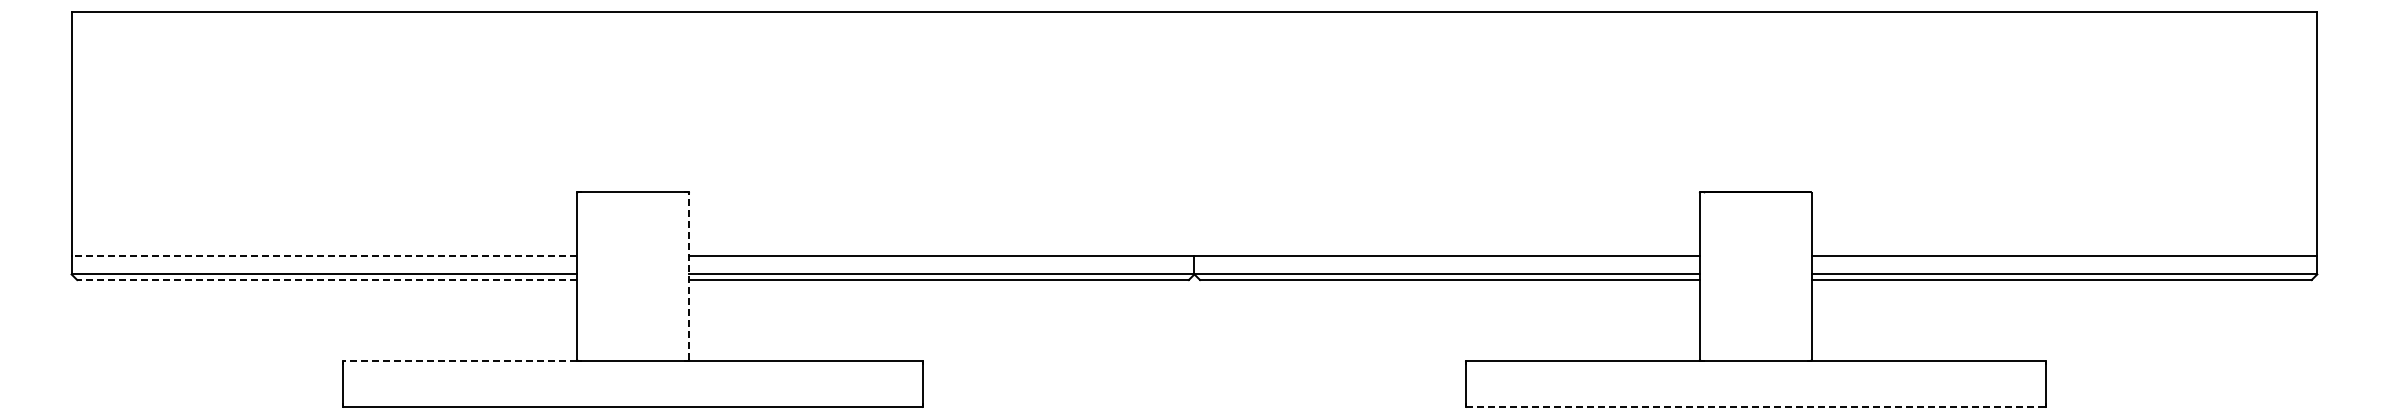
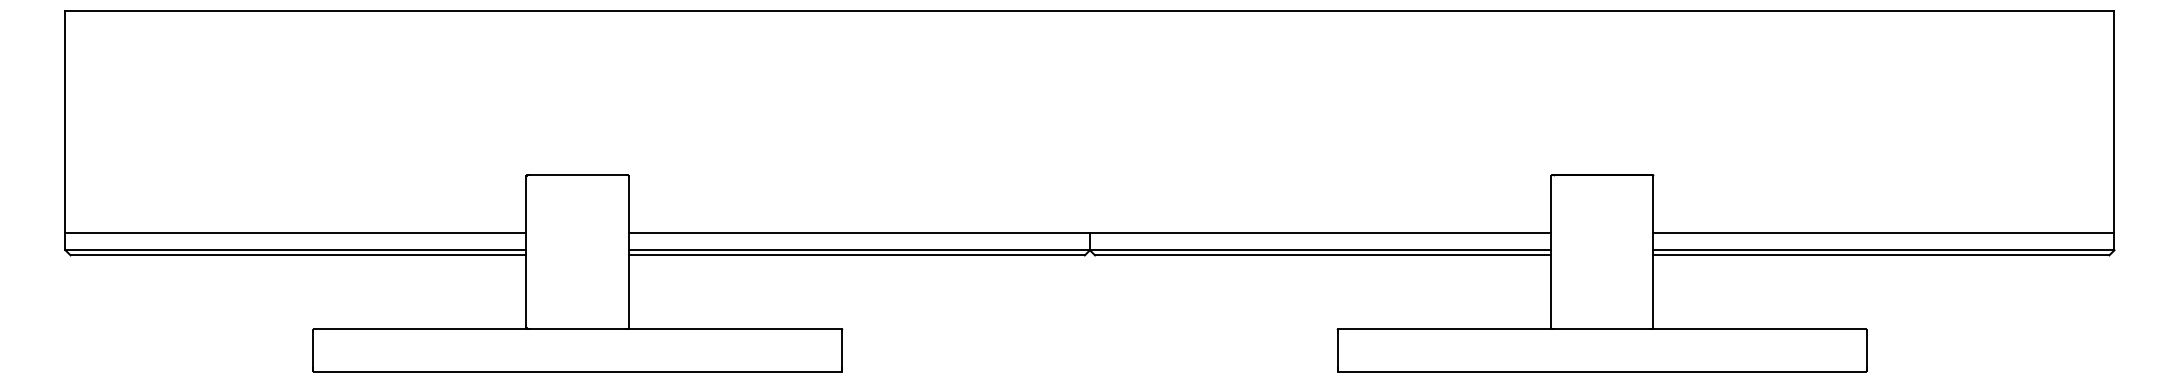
line: (324, 255) -> (296, 233), dashed -> solid
line: (689, 275) -> (629, 251), dashed -> solid
line: (327, 280) -> (298, 255), dashed -> solid
line: (460, 360) -> (420, 328), dashed -> solid
line: (1755, 407) -> (1601, 371), dashed -> solid

